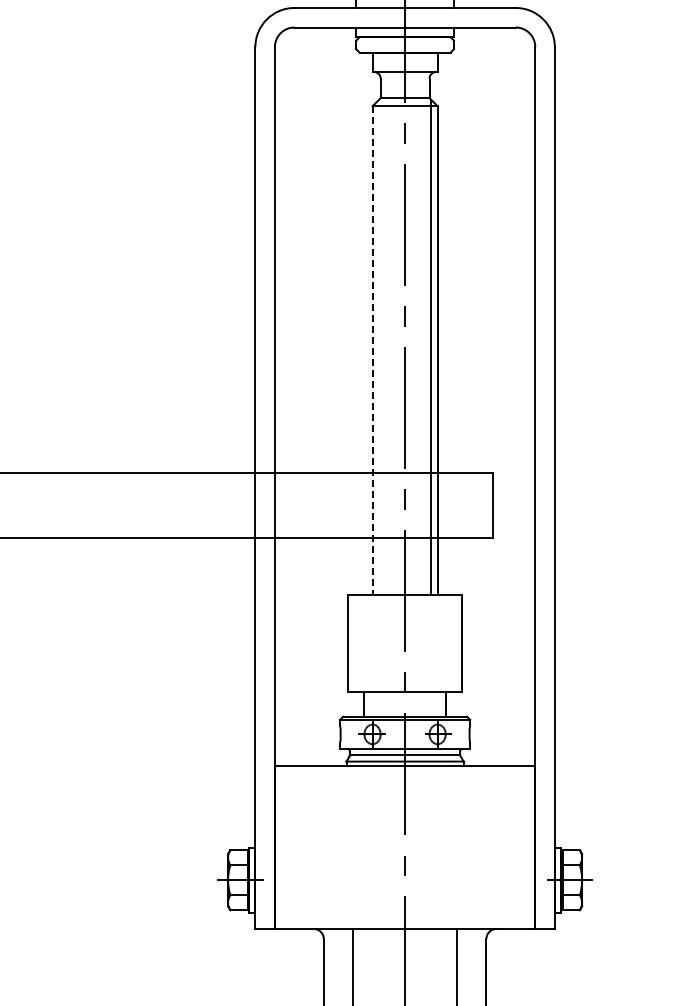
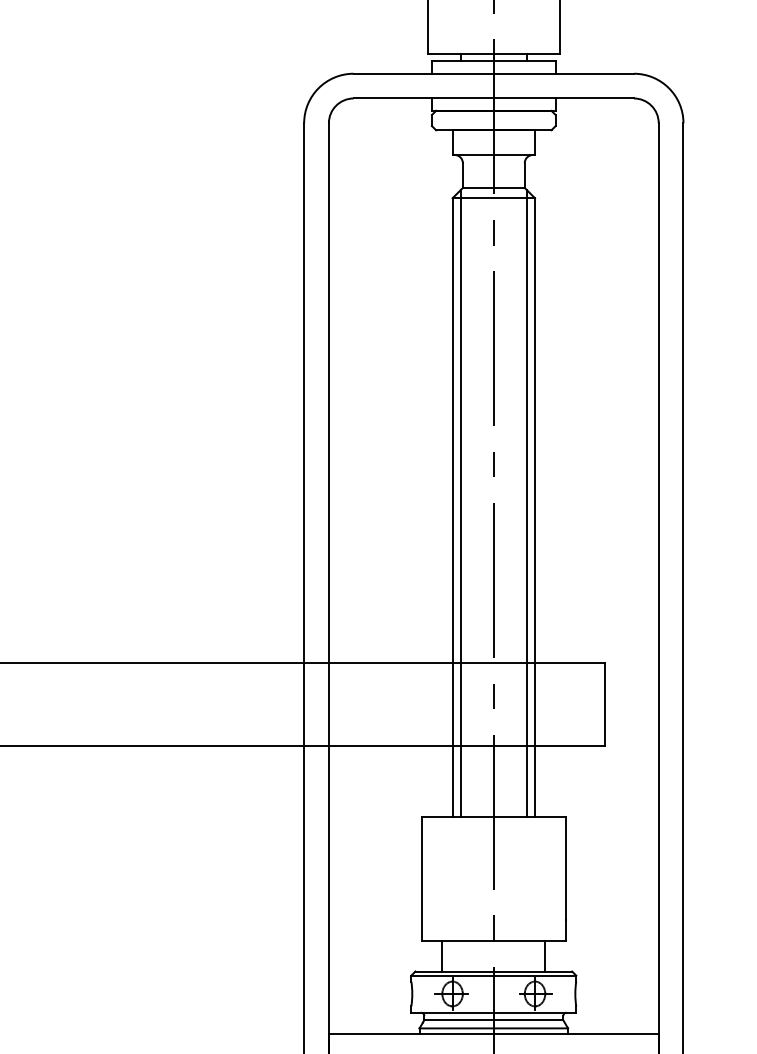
line: (379, 346) -> (461, 502), added
line: (372, 351) -> (452, 508), dashed -> solid

